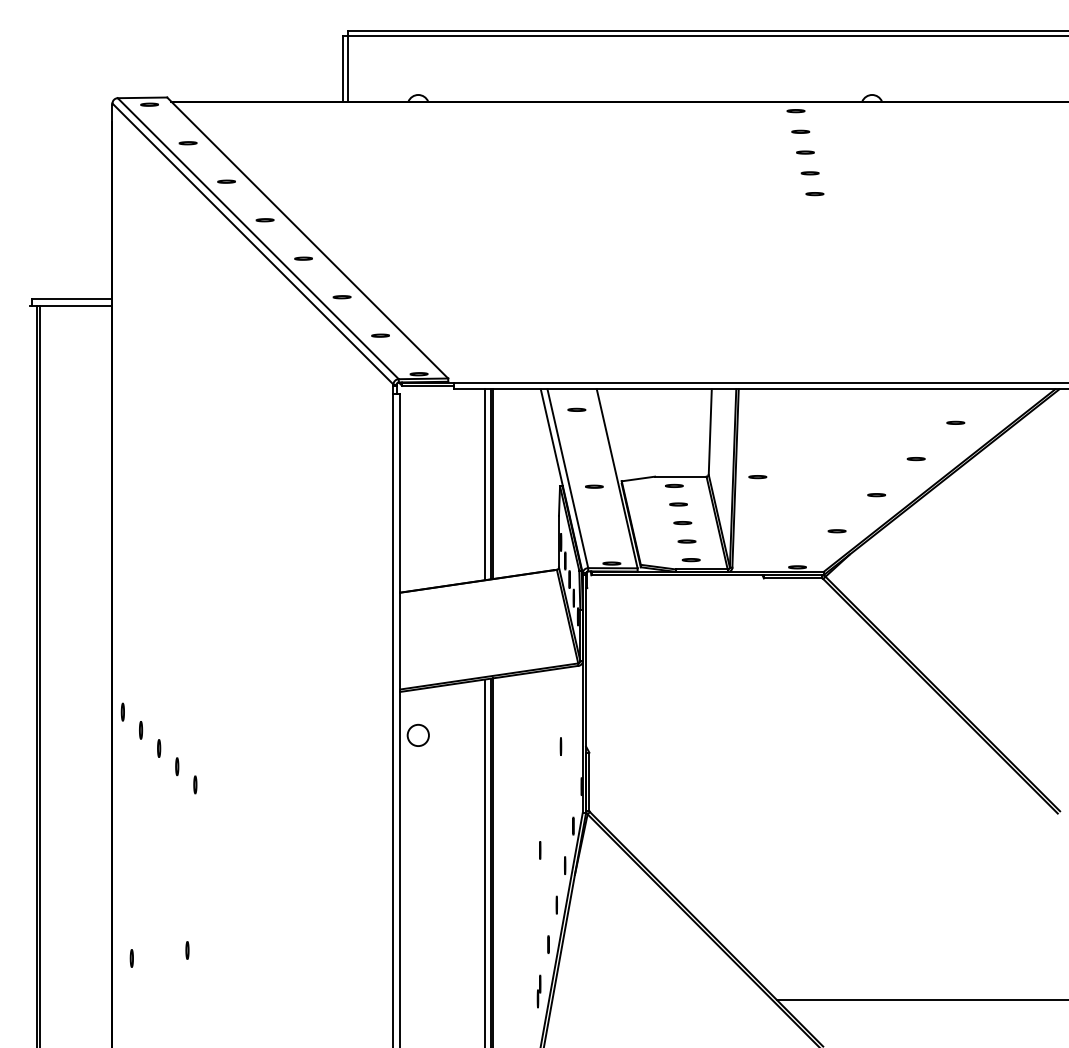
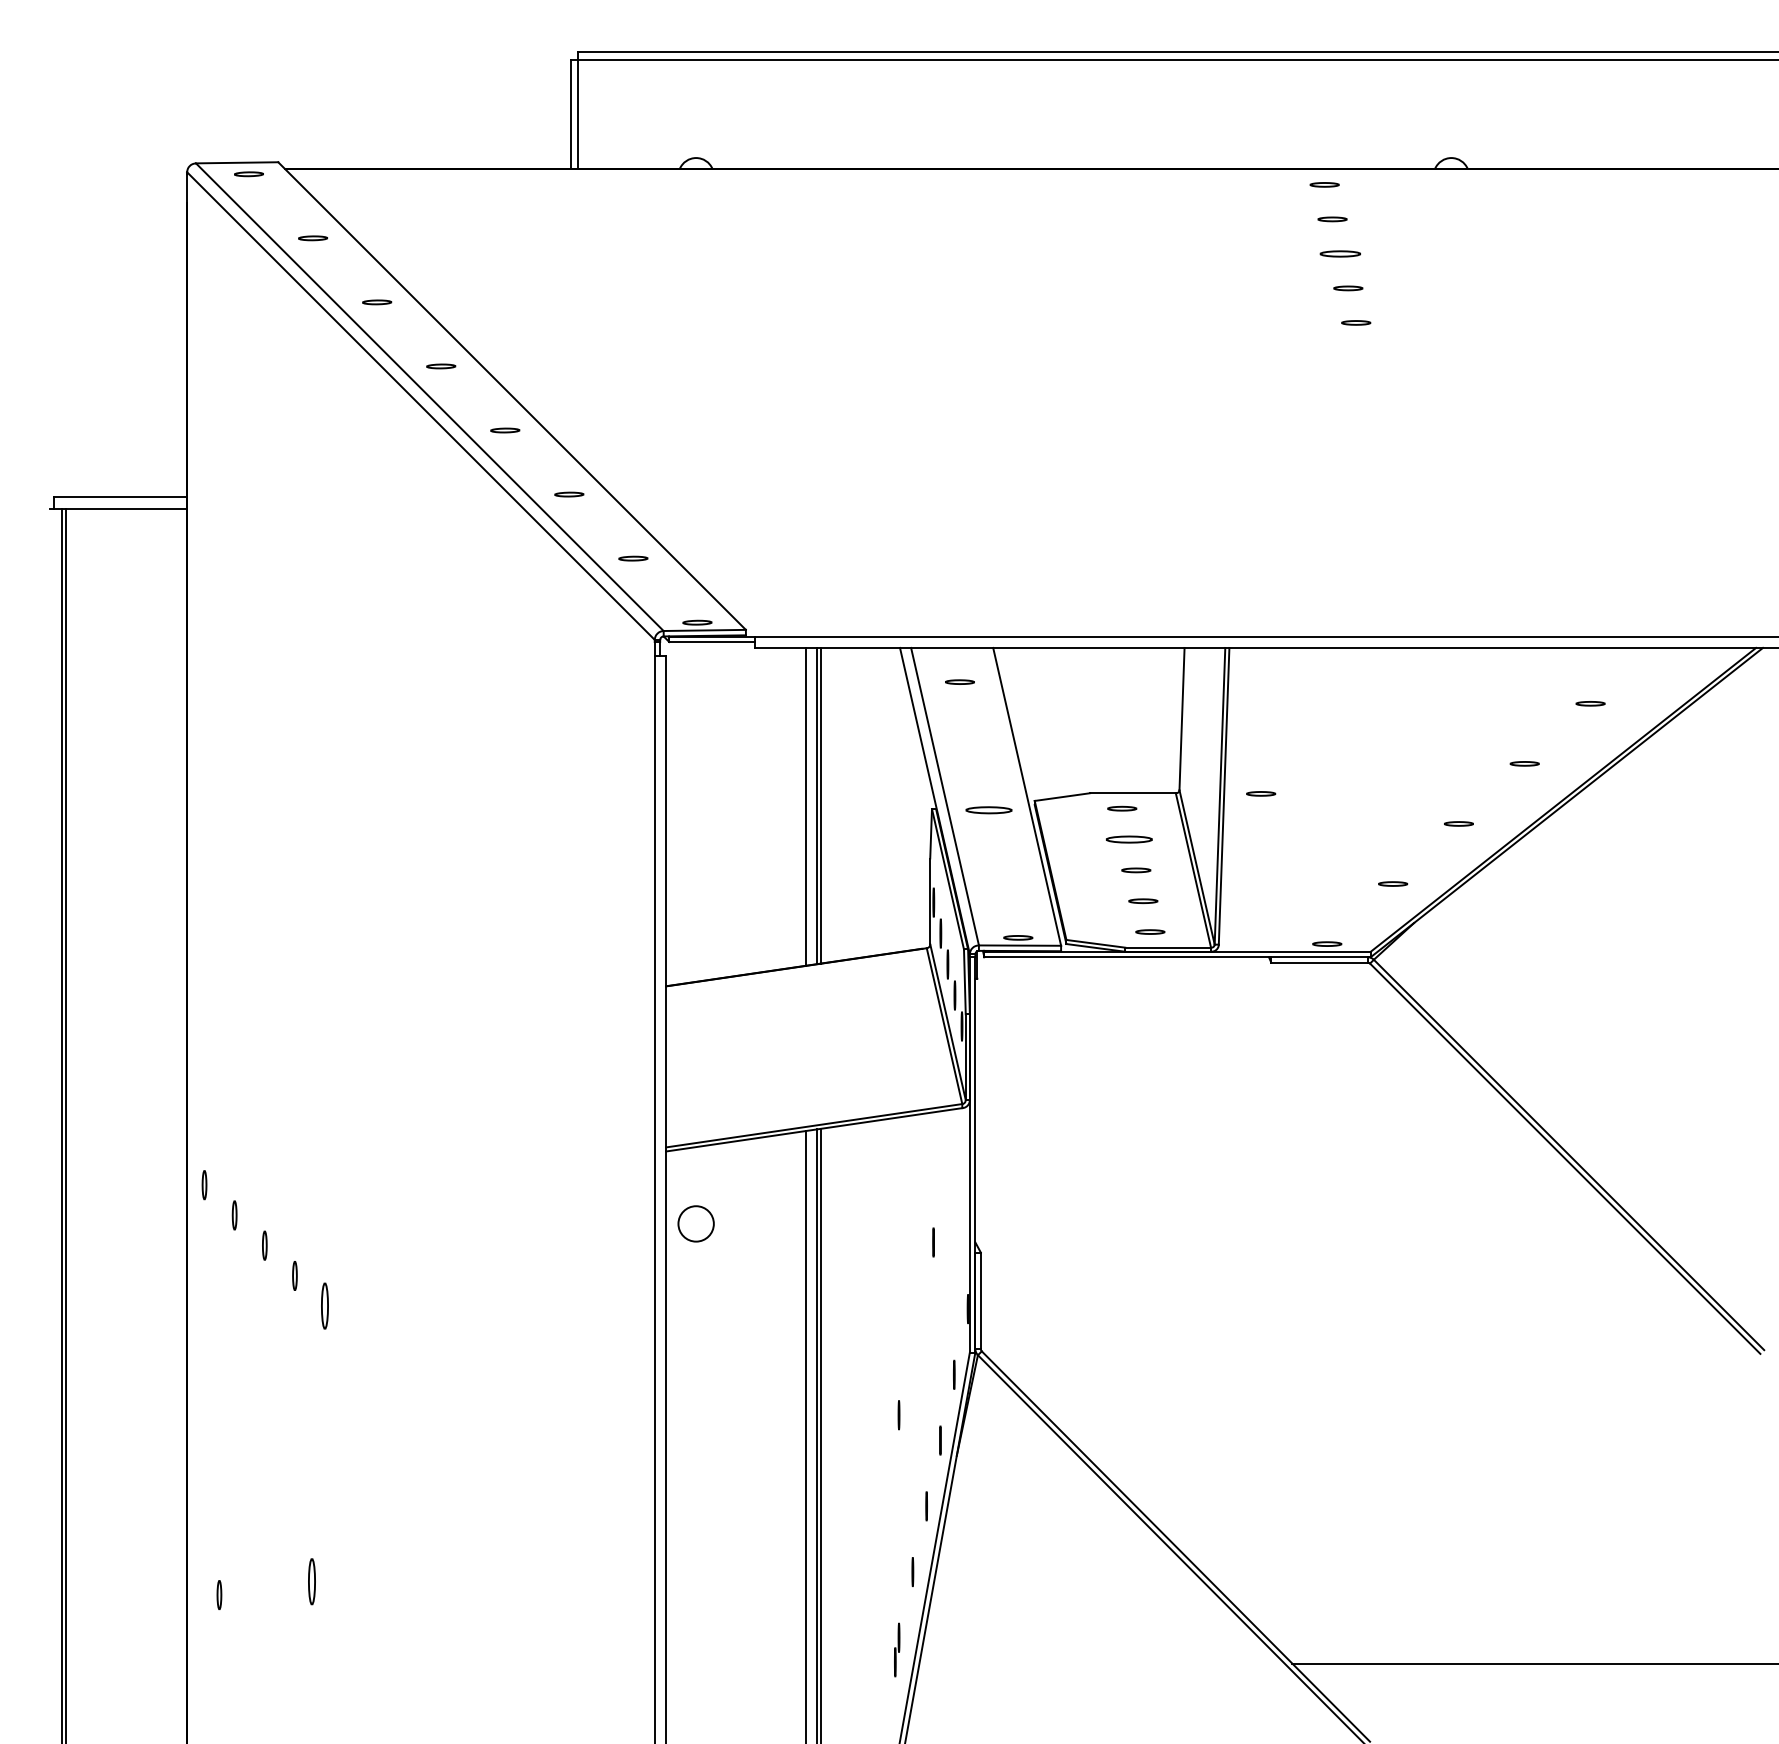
part: (805, 152) -> (1340, 253), size x1.4
part: (594, 486) -> (989, 809), size x1.6
part: (678, 504) -> (1129, 839), size x1.6
part: (195, 784) -> (325, 1305), size x1.6
part: (187, 950) -> (312, 1581), size x1.6

